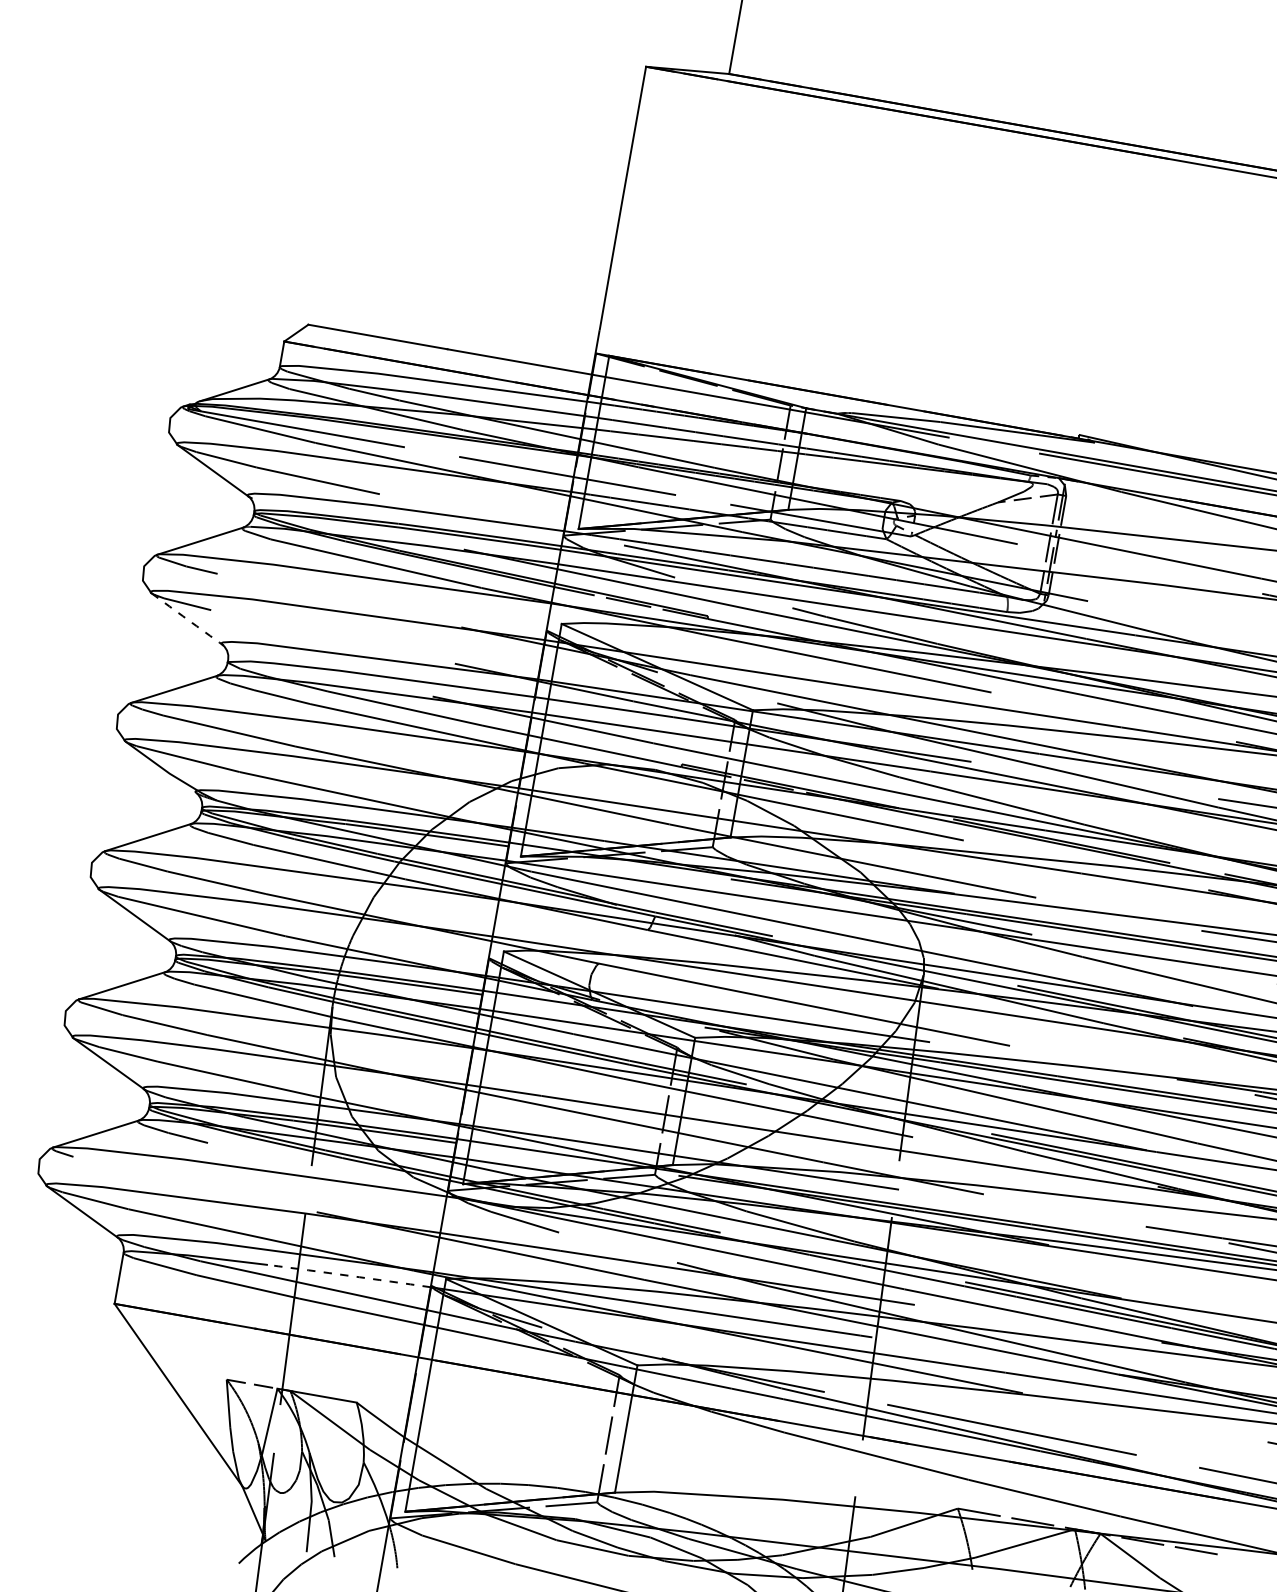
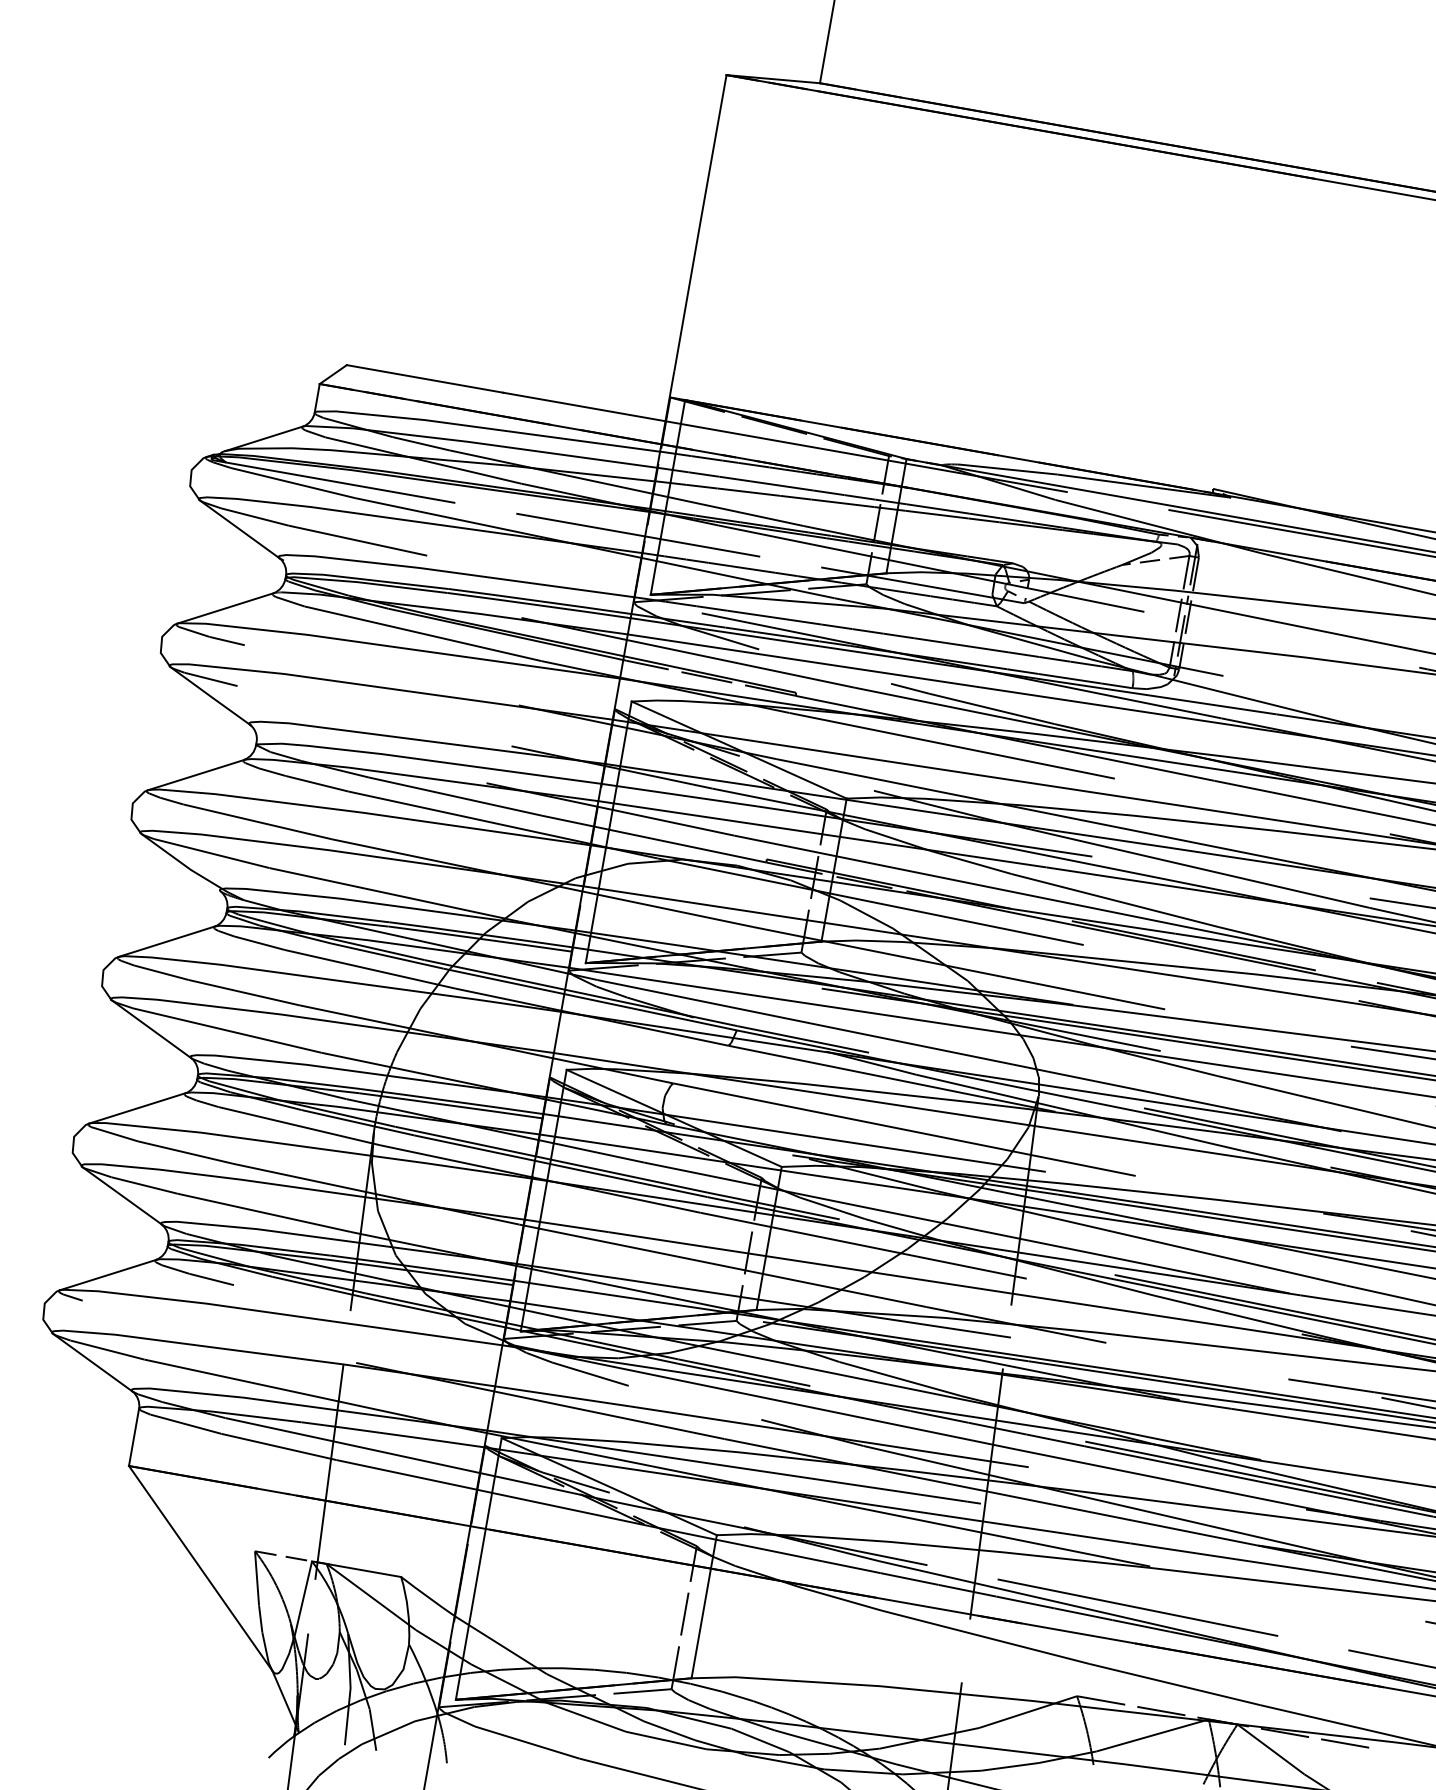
arc: (187, 619) -> (210, 696), dashed -> solid
arc: (349, 1275) -> (392, 1434), dashed -> solid

